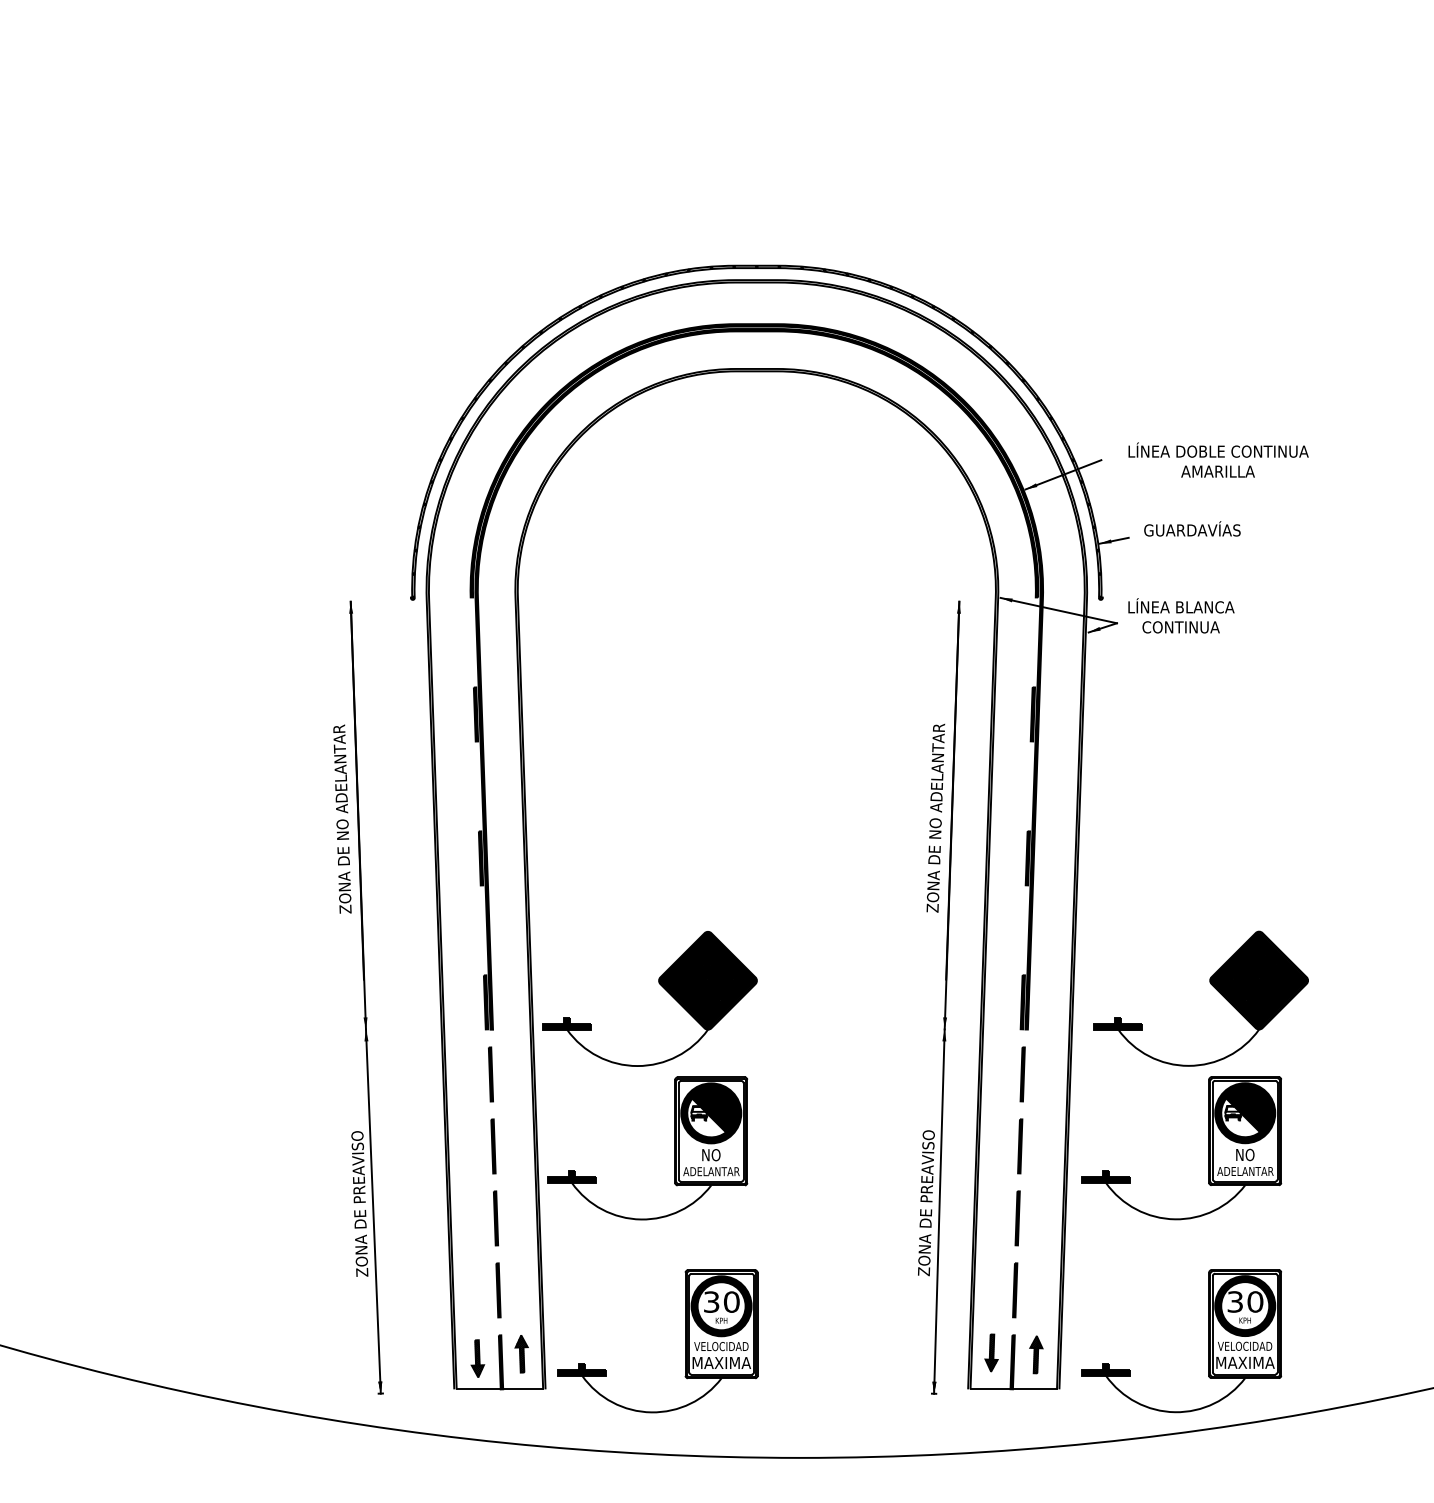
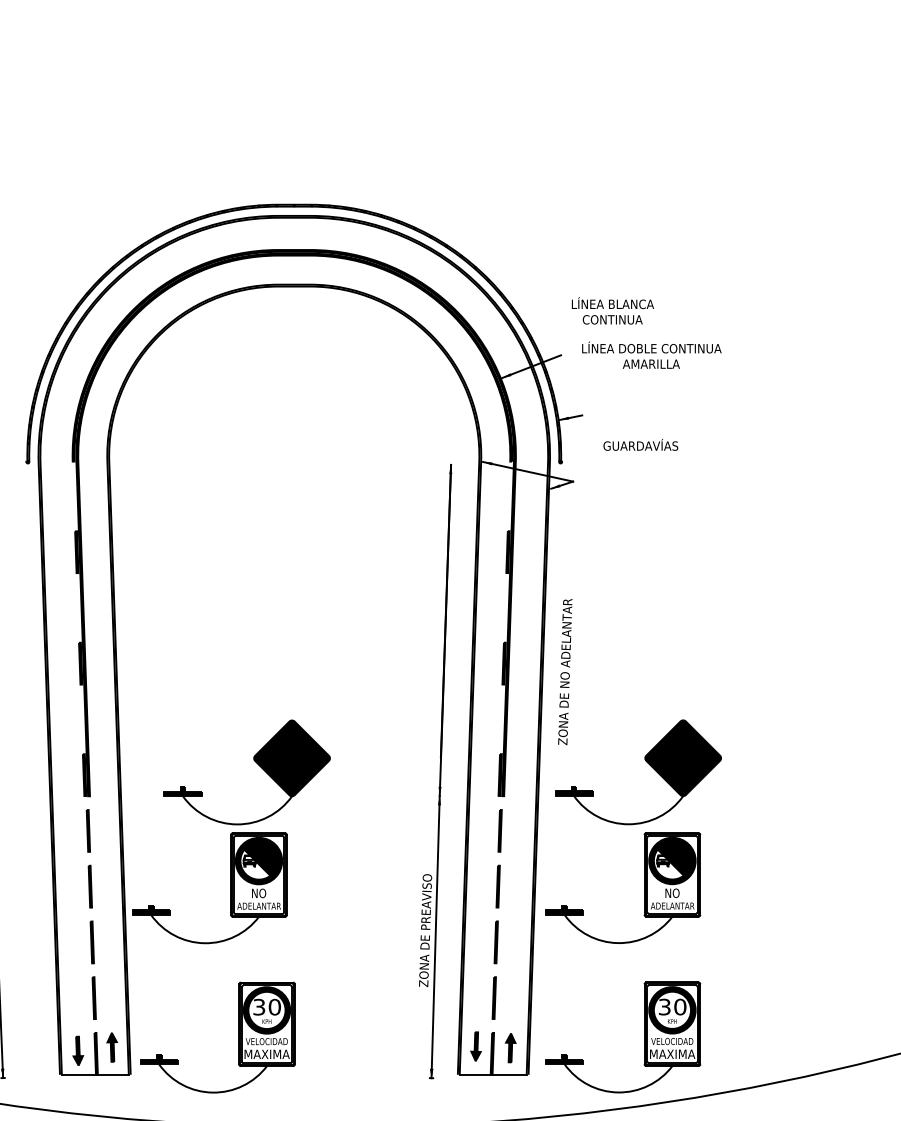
text: (1192, 528) -> (640, 444), moved
text: (1181, 615) -> (613, 310), moved
text: (935, 817) -> (565, 671), moved
part: (661, 986) -> (256, 762), moved

